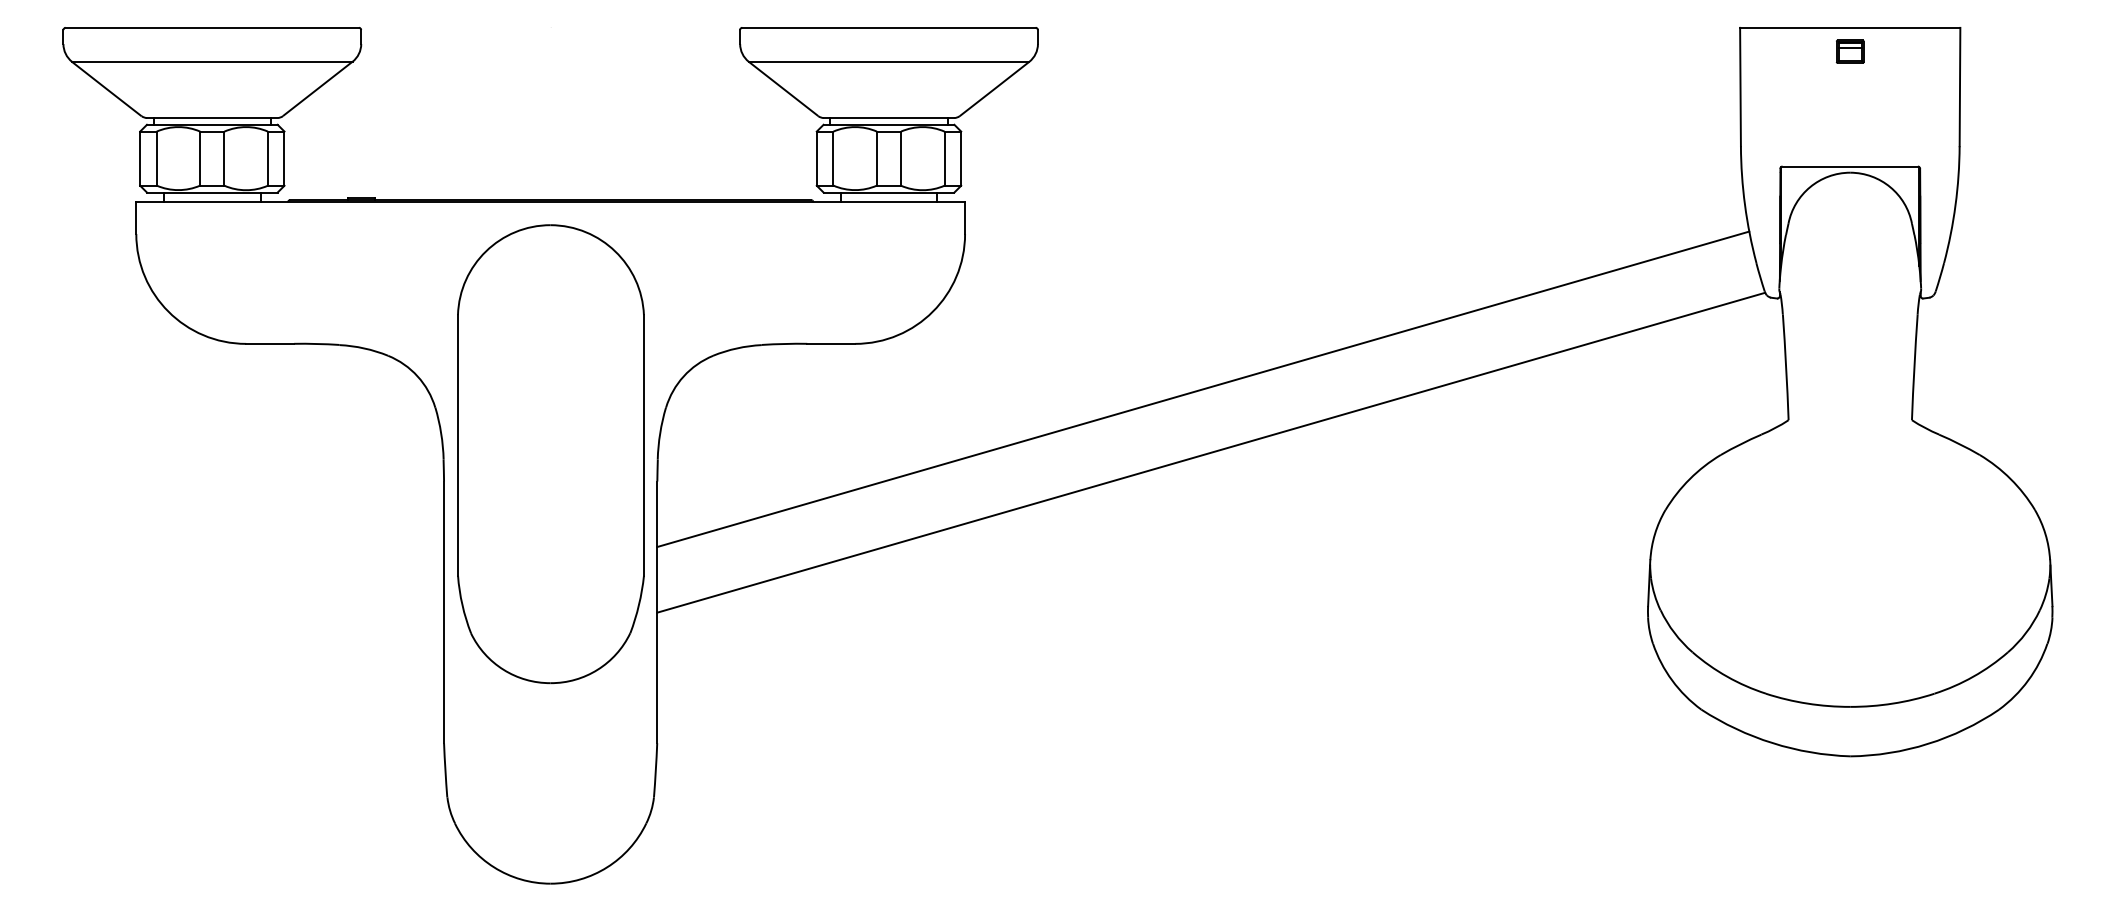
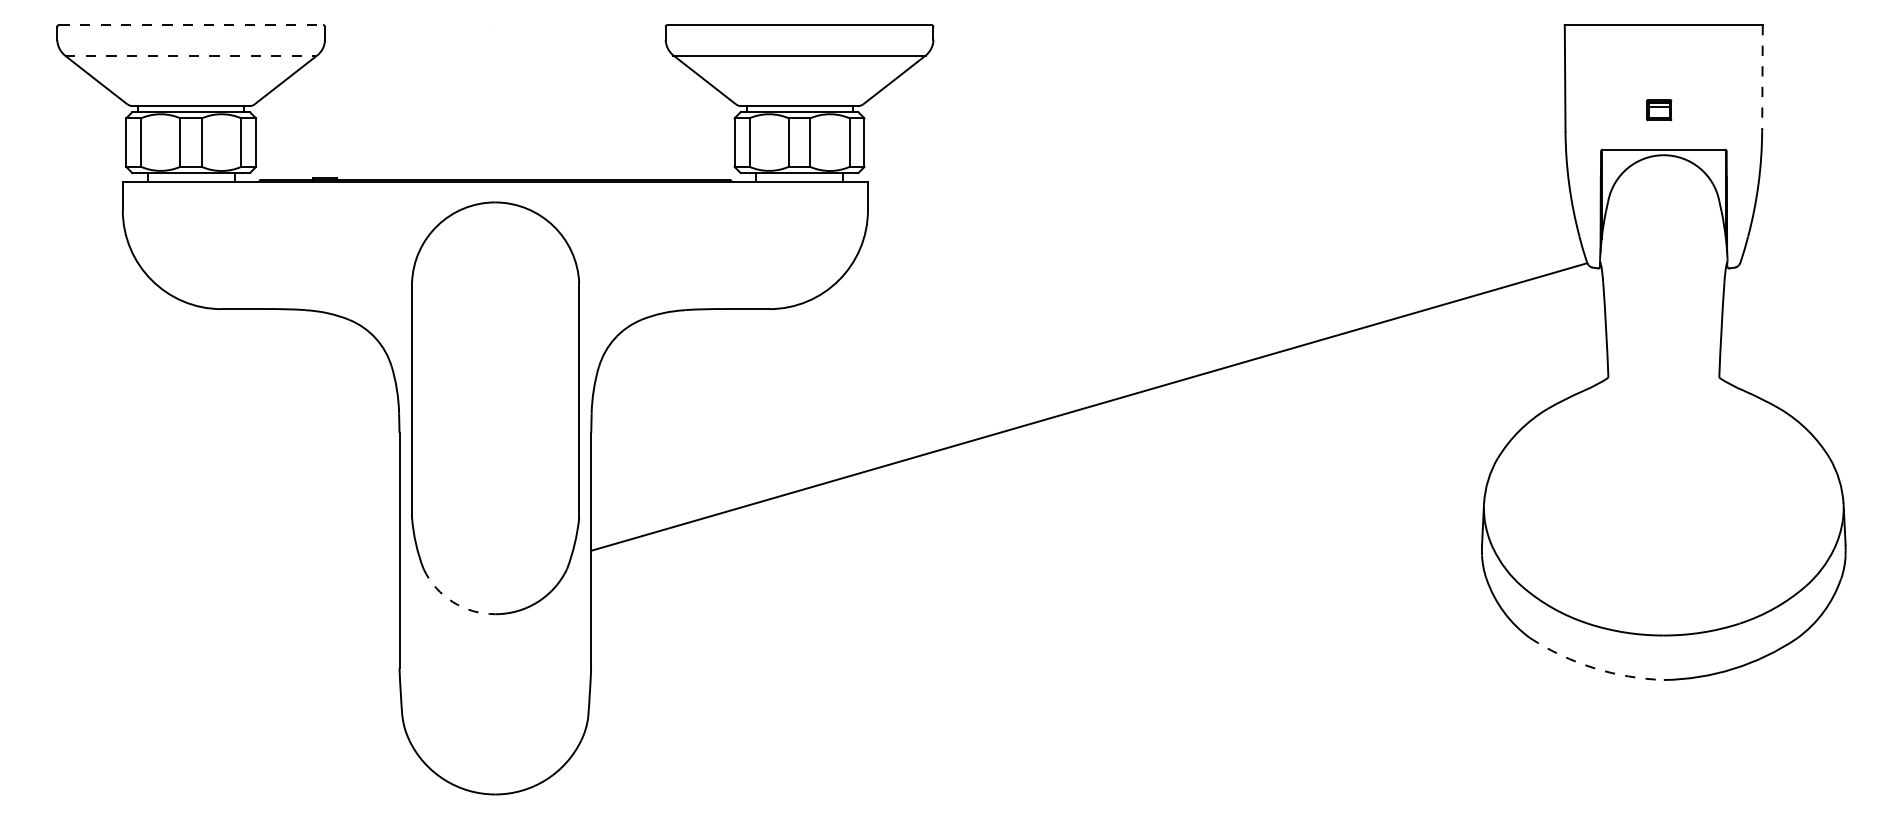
line: (212, 27) -> (191, 24), solid -> dashed
part: (1849, 51) -> (1658, 110), moved
line: (212, 61) -> (191, 55), solid -> dashed
line: (1960, 87) -> (1762, 78), solid -> dashed
line: (1203, 389) -> (1082, 350), removed
arc: (503, 669) -> (452, 601), solid -> dashed
arc: (1772, 743) -> (1593, 668), solid -> dashed

